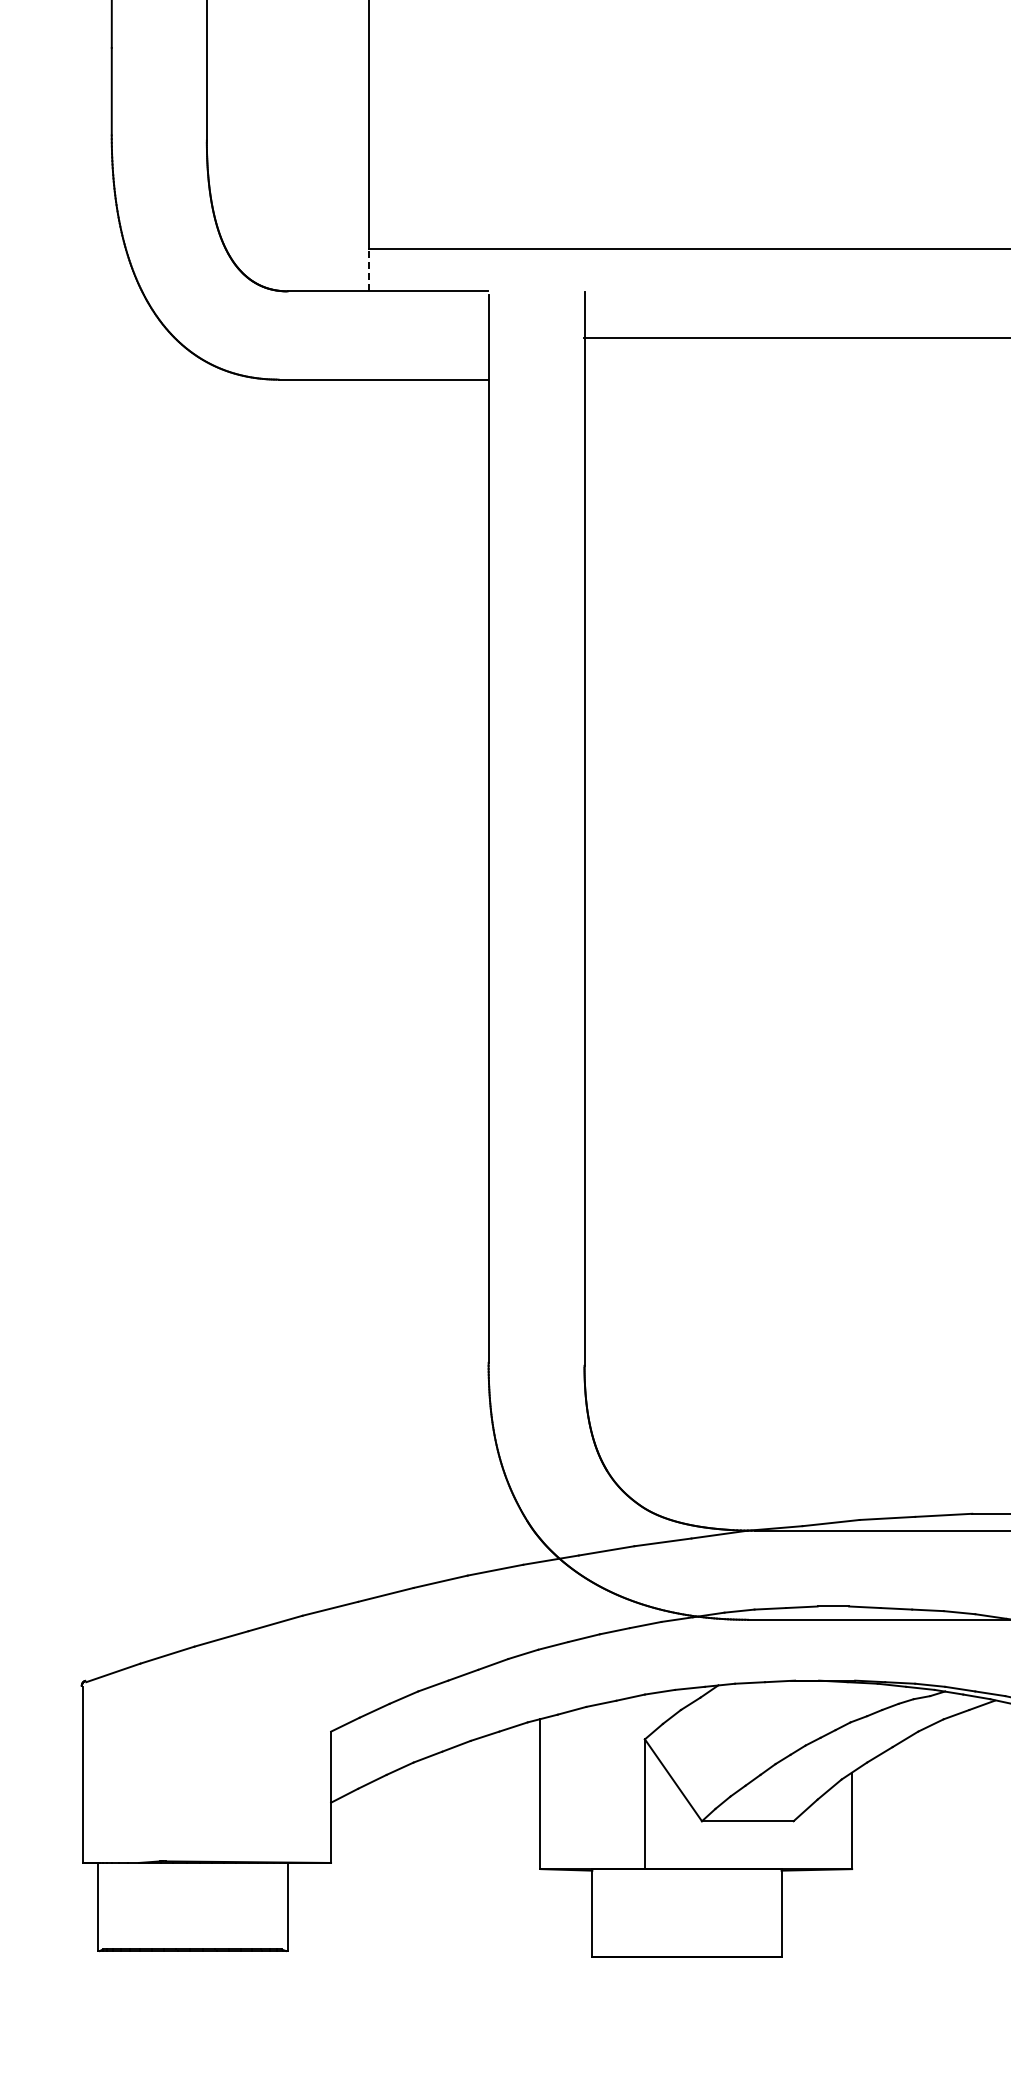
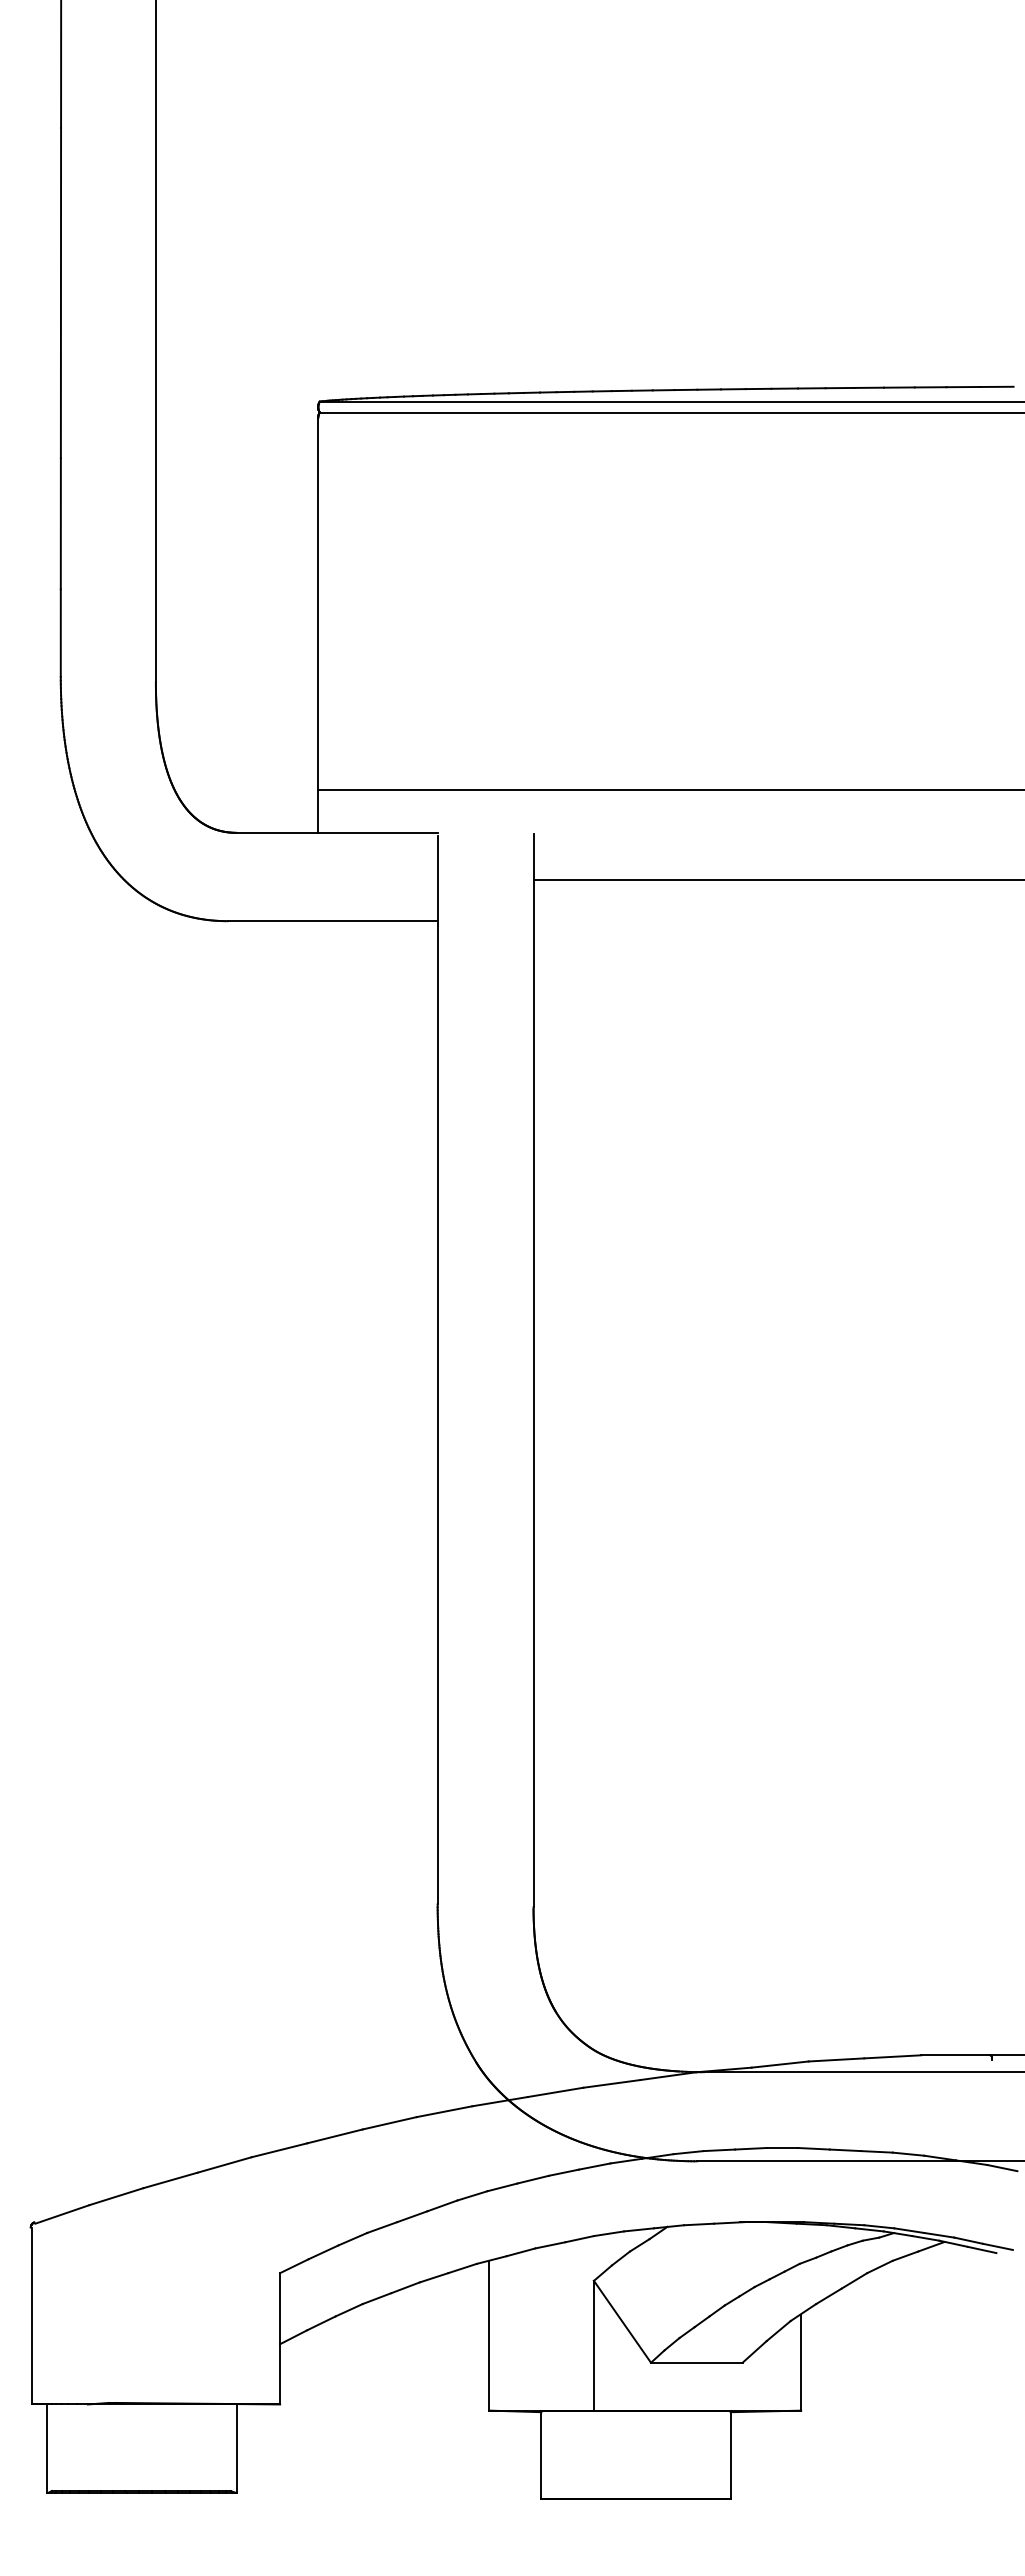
line: (369, 269) -> (318, 811), dashed -> solid

